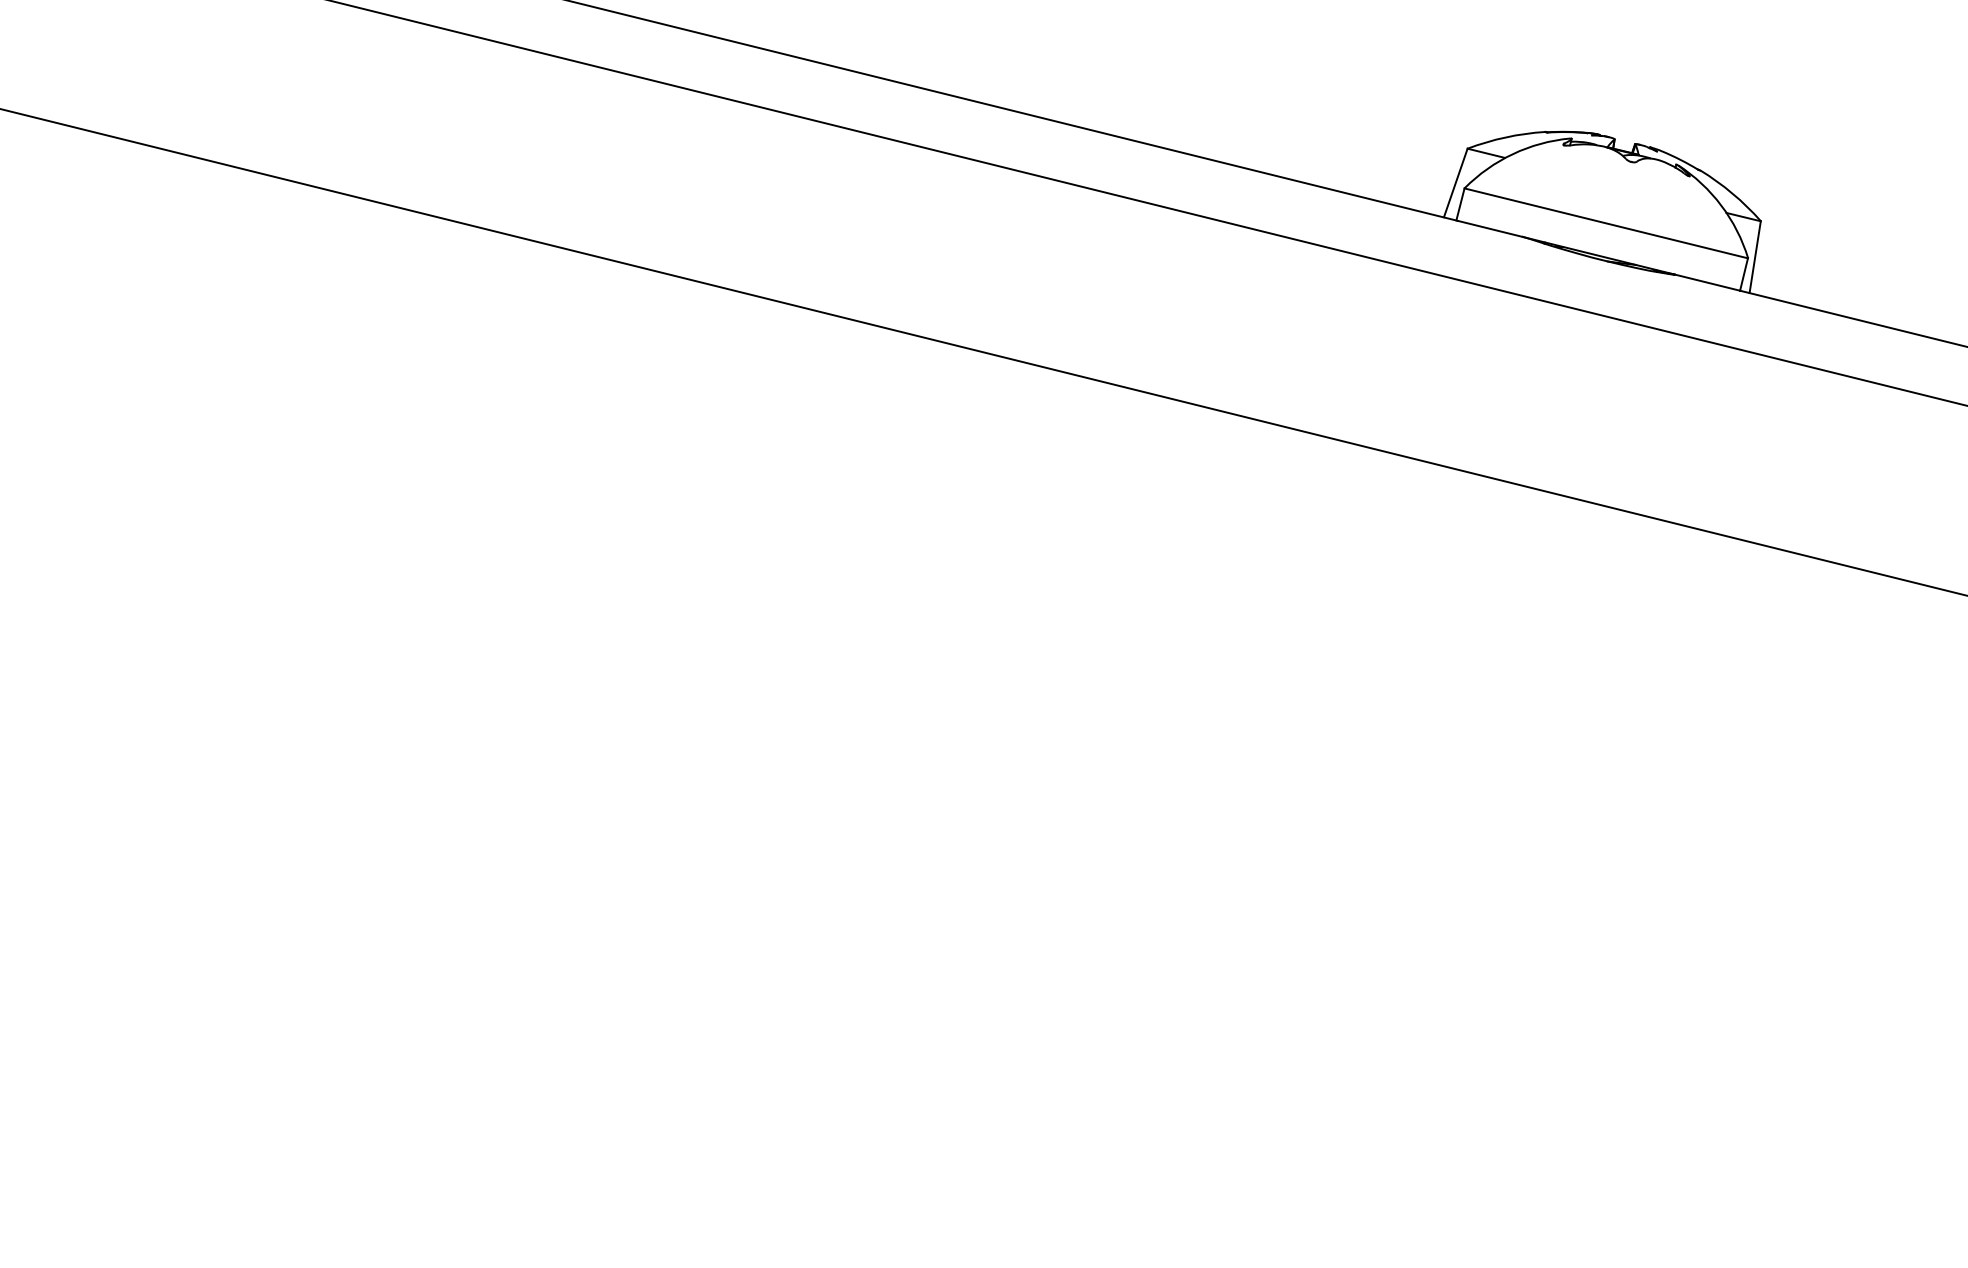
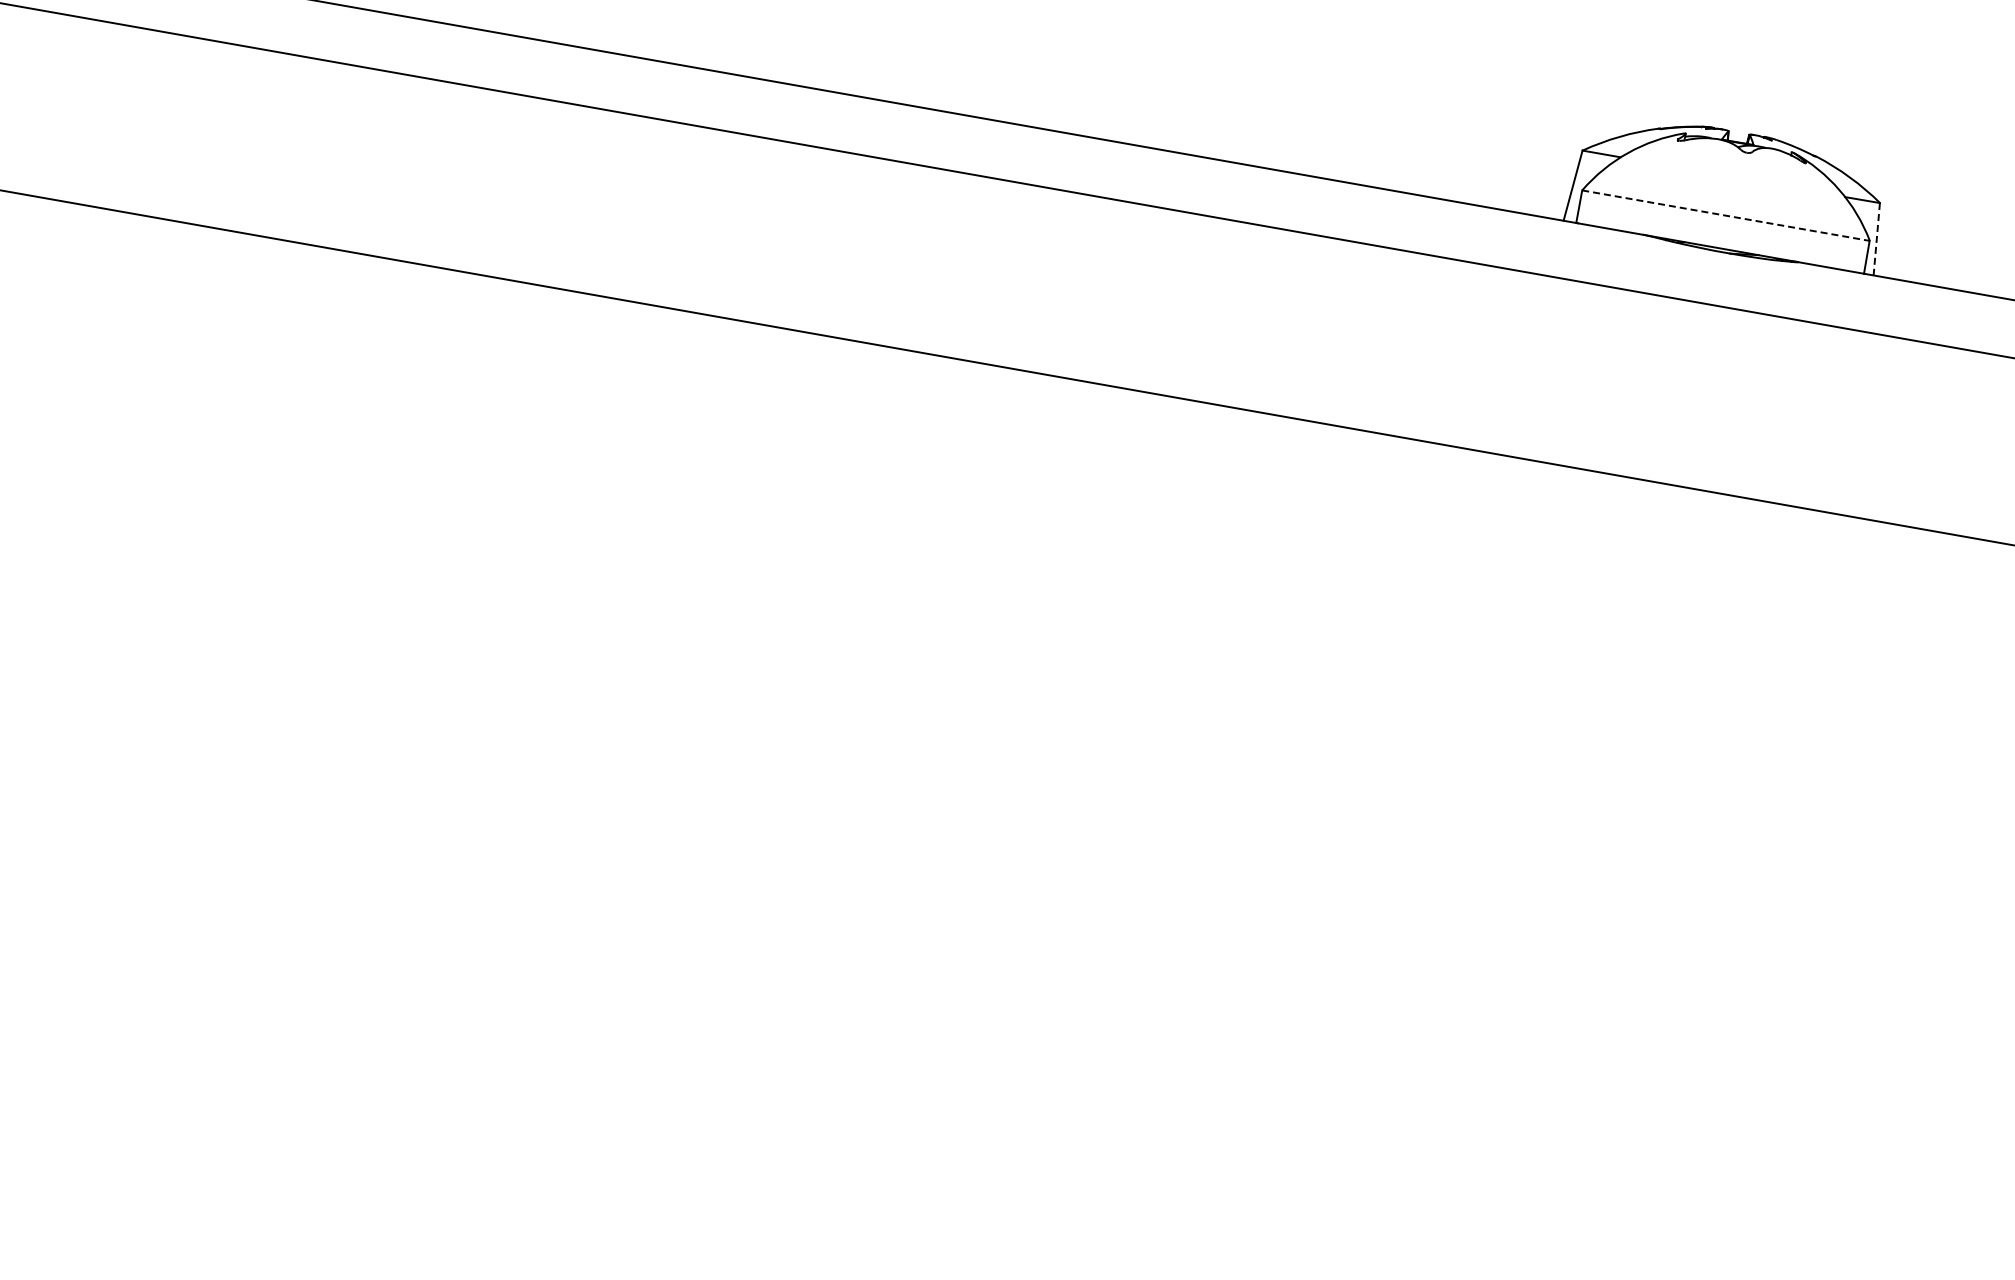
line: (1605, 223) -> (1725, 215), solid -> dashed
line: (1754, 257) -> (1876, 239), solid -> dashed

